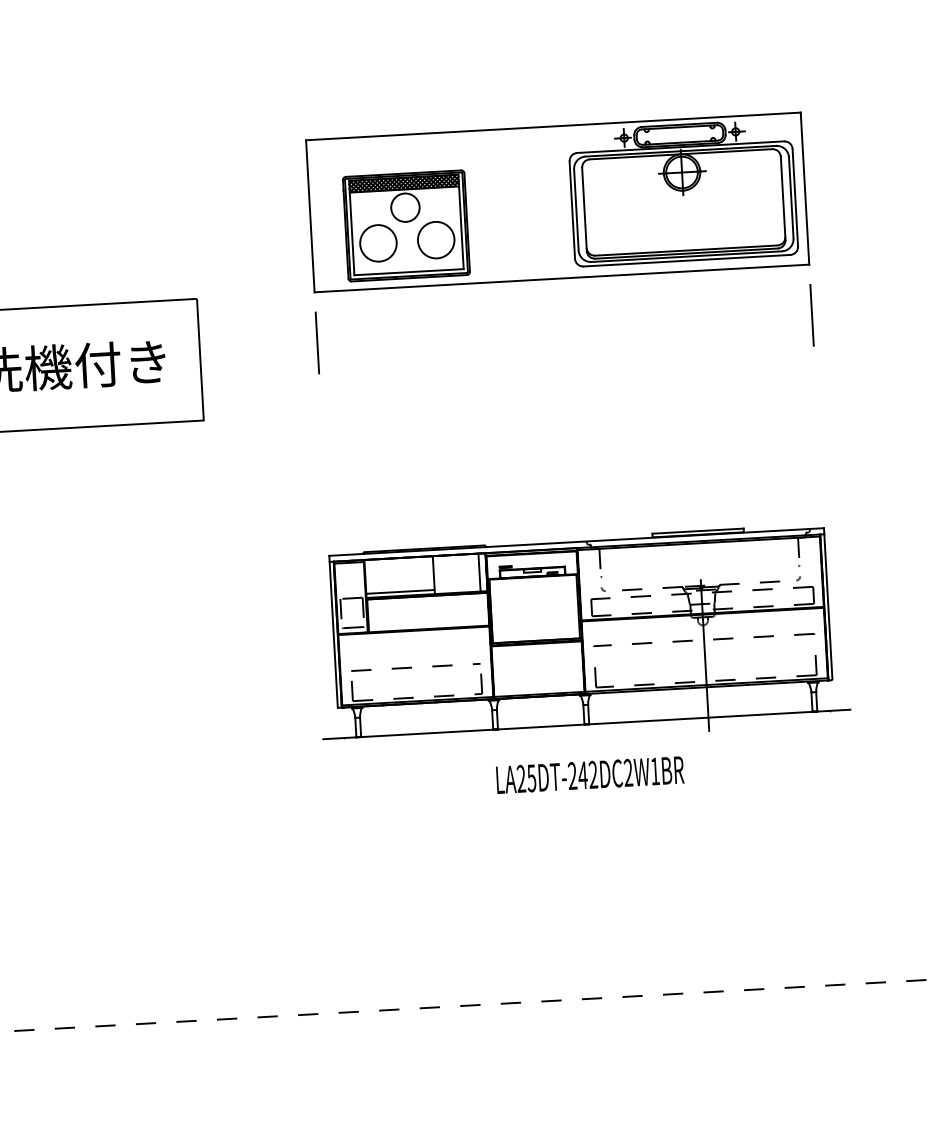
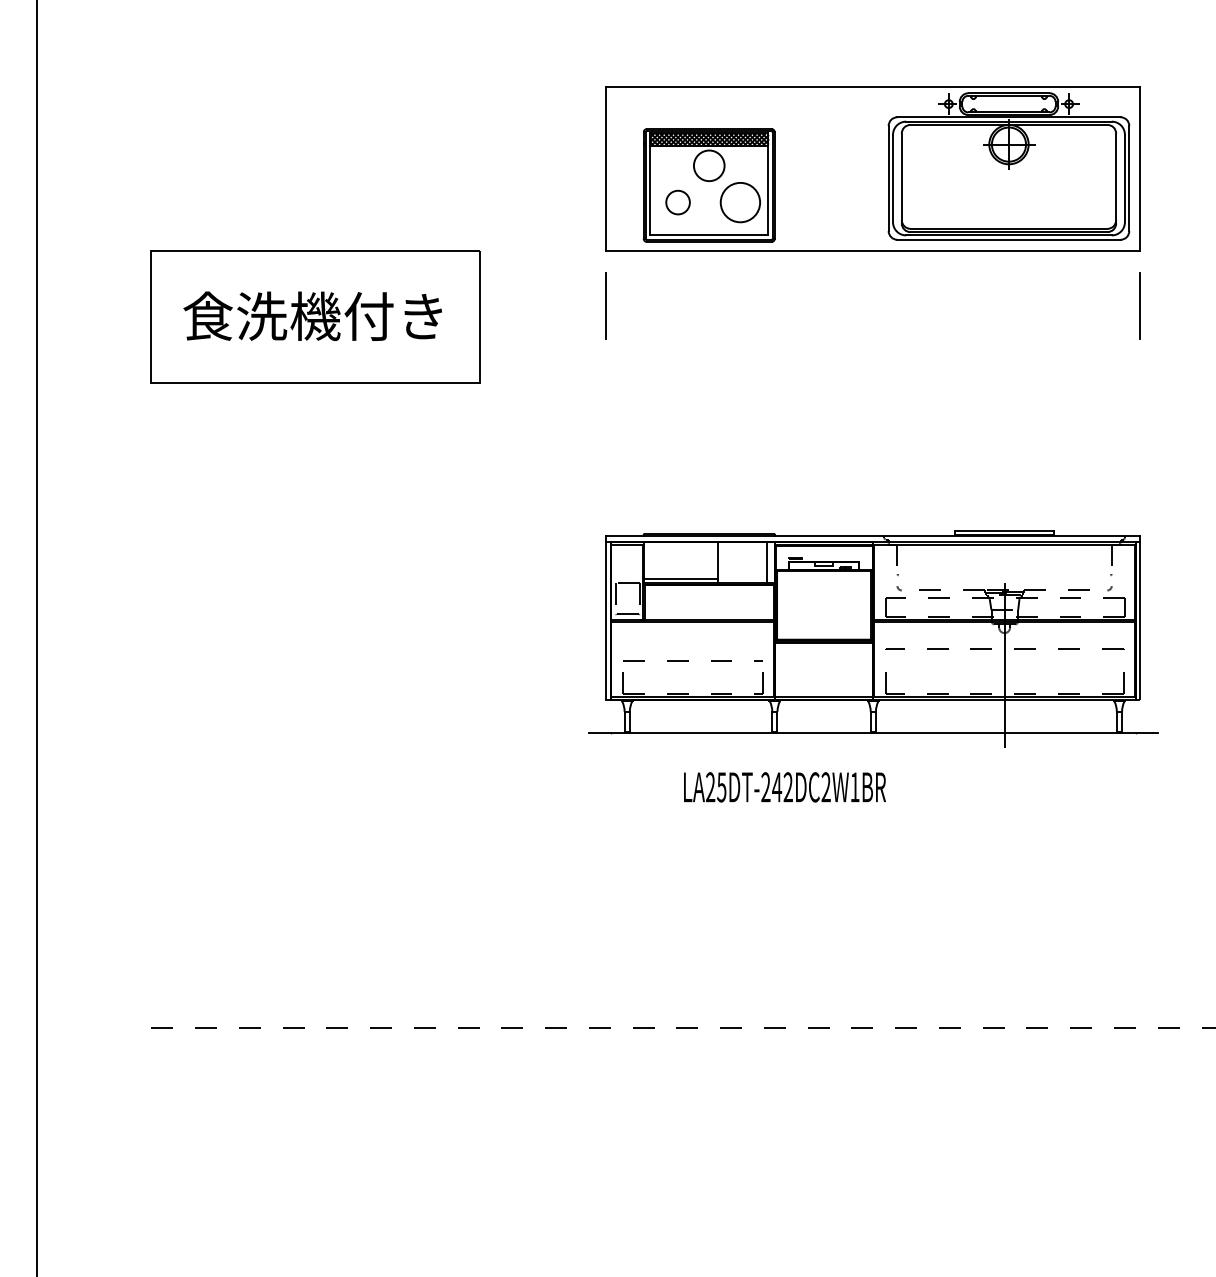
circle: (377, 243) -> (677, 202), size x0.6
text: (589, 775) -> (784, 787), moved

